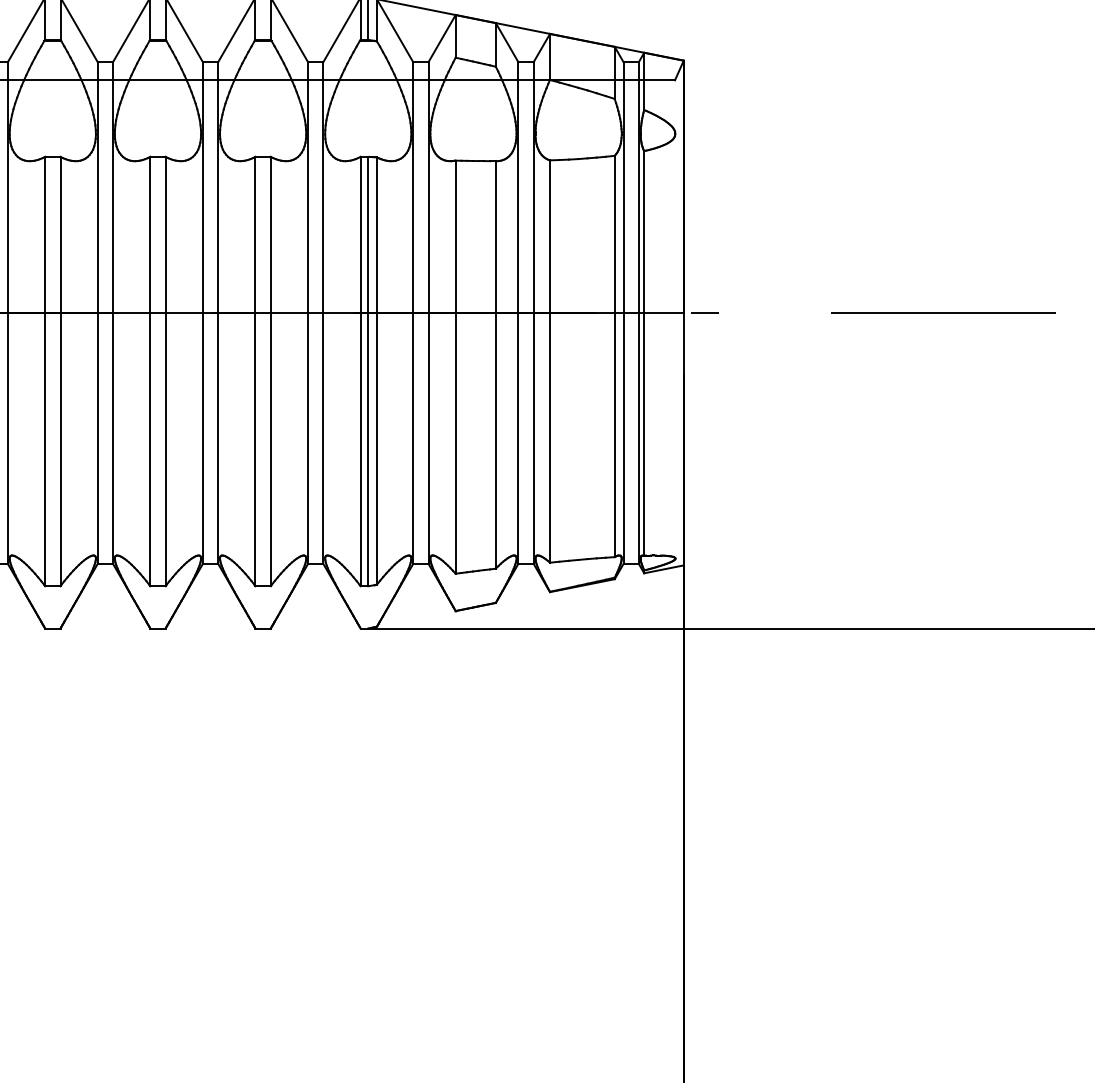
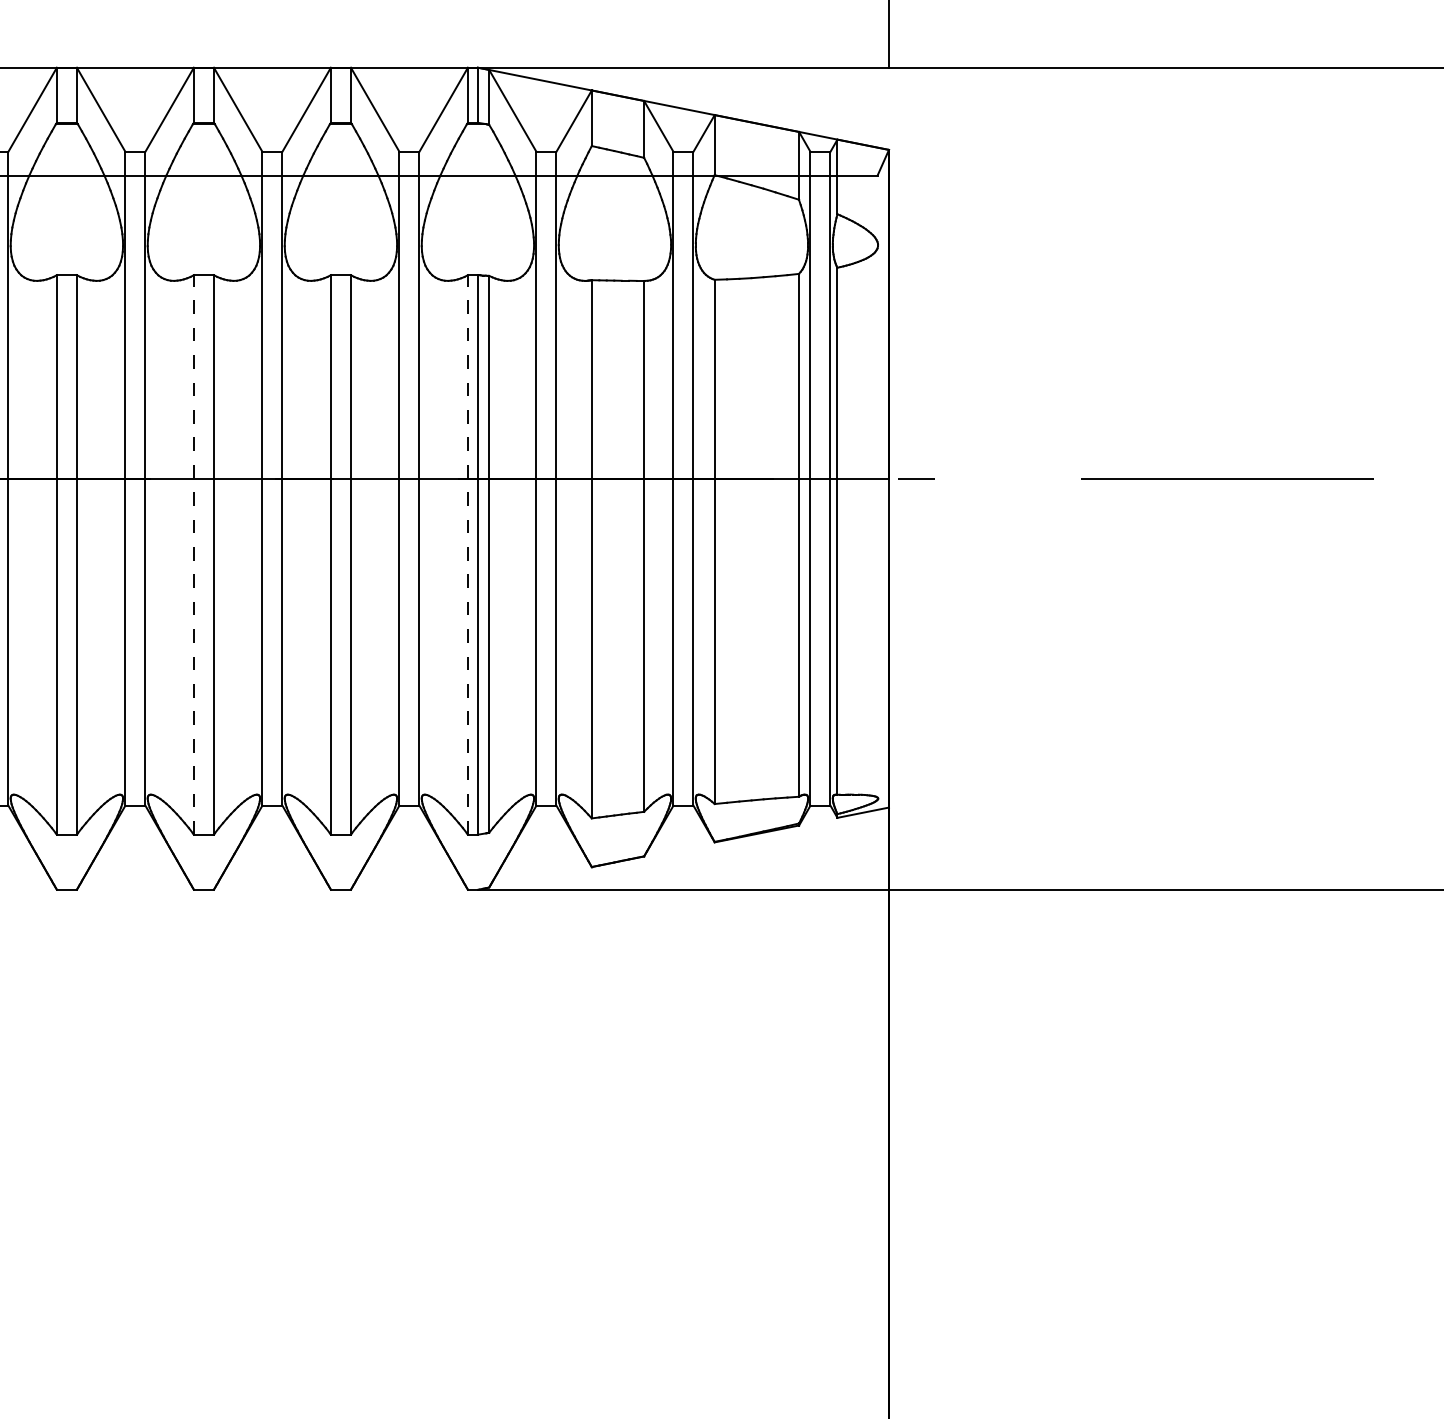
line: (149, 371) -> (193, 555), solid -> dashed
line: (360, 371) -> (467, 555), solid -> dashed

